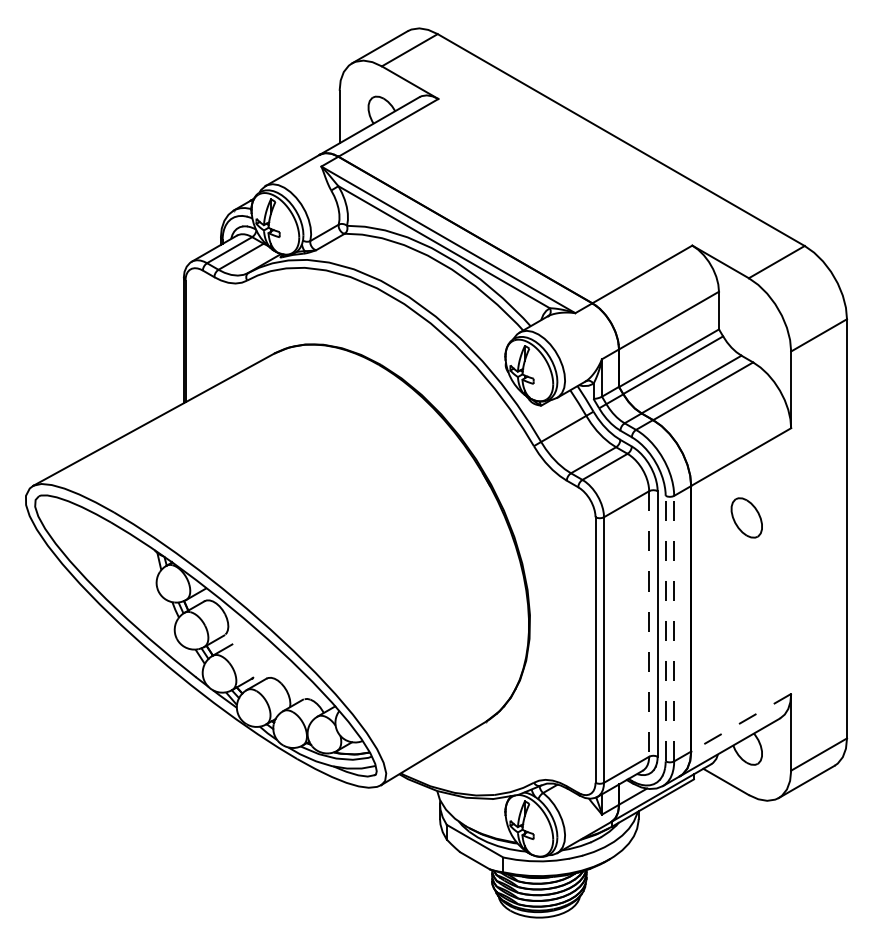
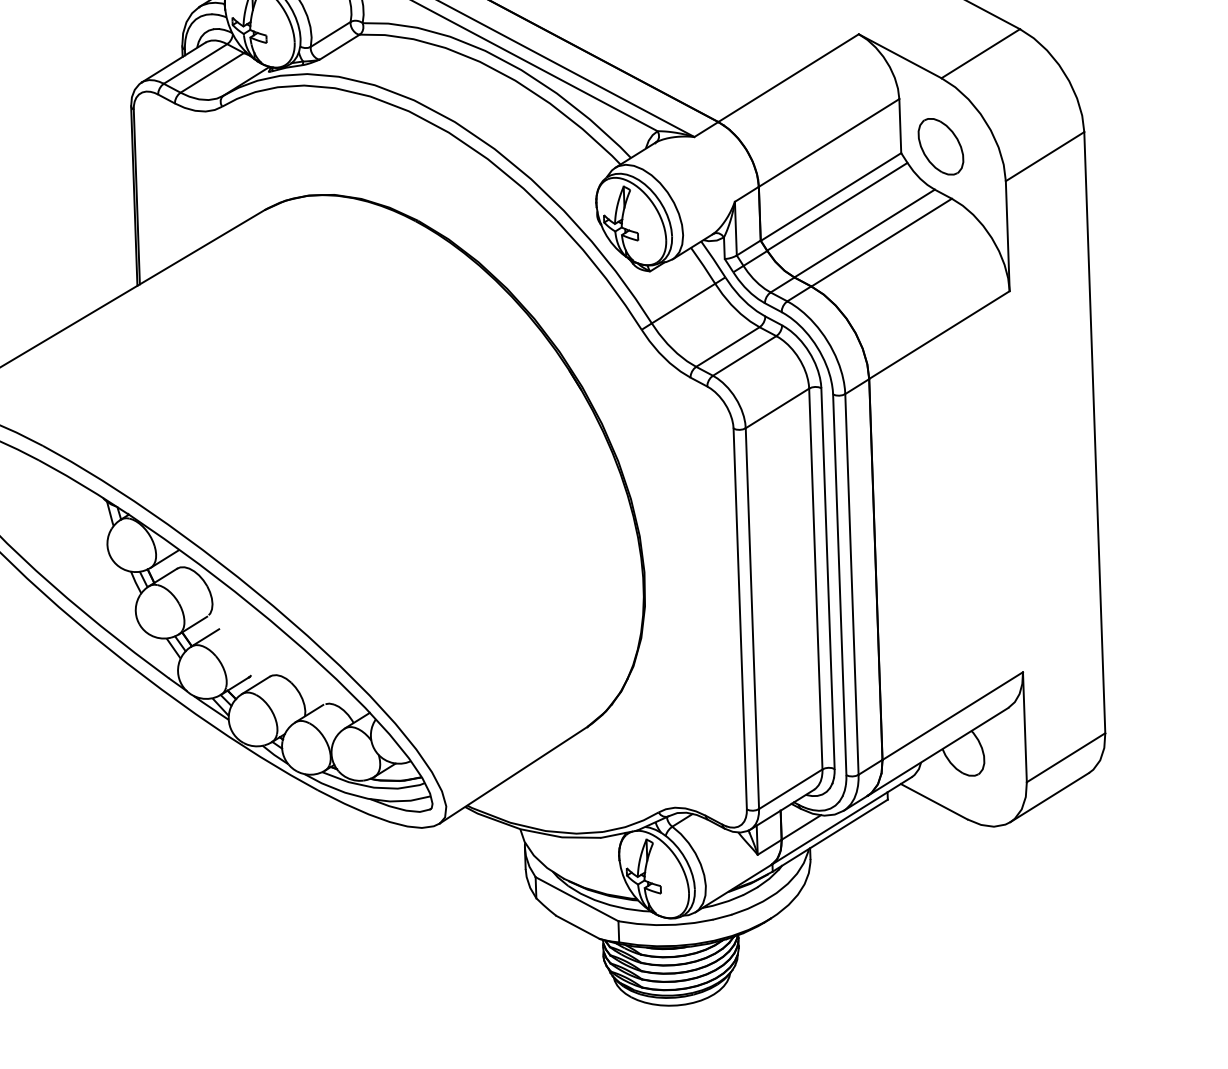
part: (746, 517) -> (940, 146), moved
line: (649, 623) -> (816, 578), dashed -> solid
line: (665, 628) -> (839, 584), dashed -> solid
line: (674, 628) -> (852, 584), dashed -> solid
line: (741, 722) -> (953, 715), dashed -> solid

